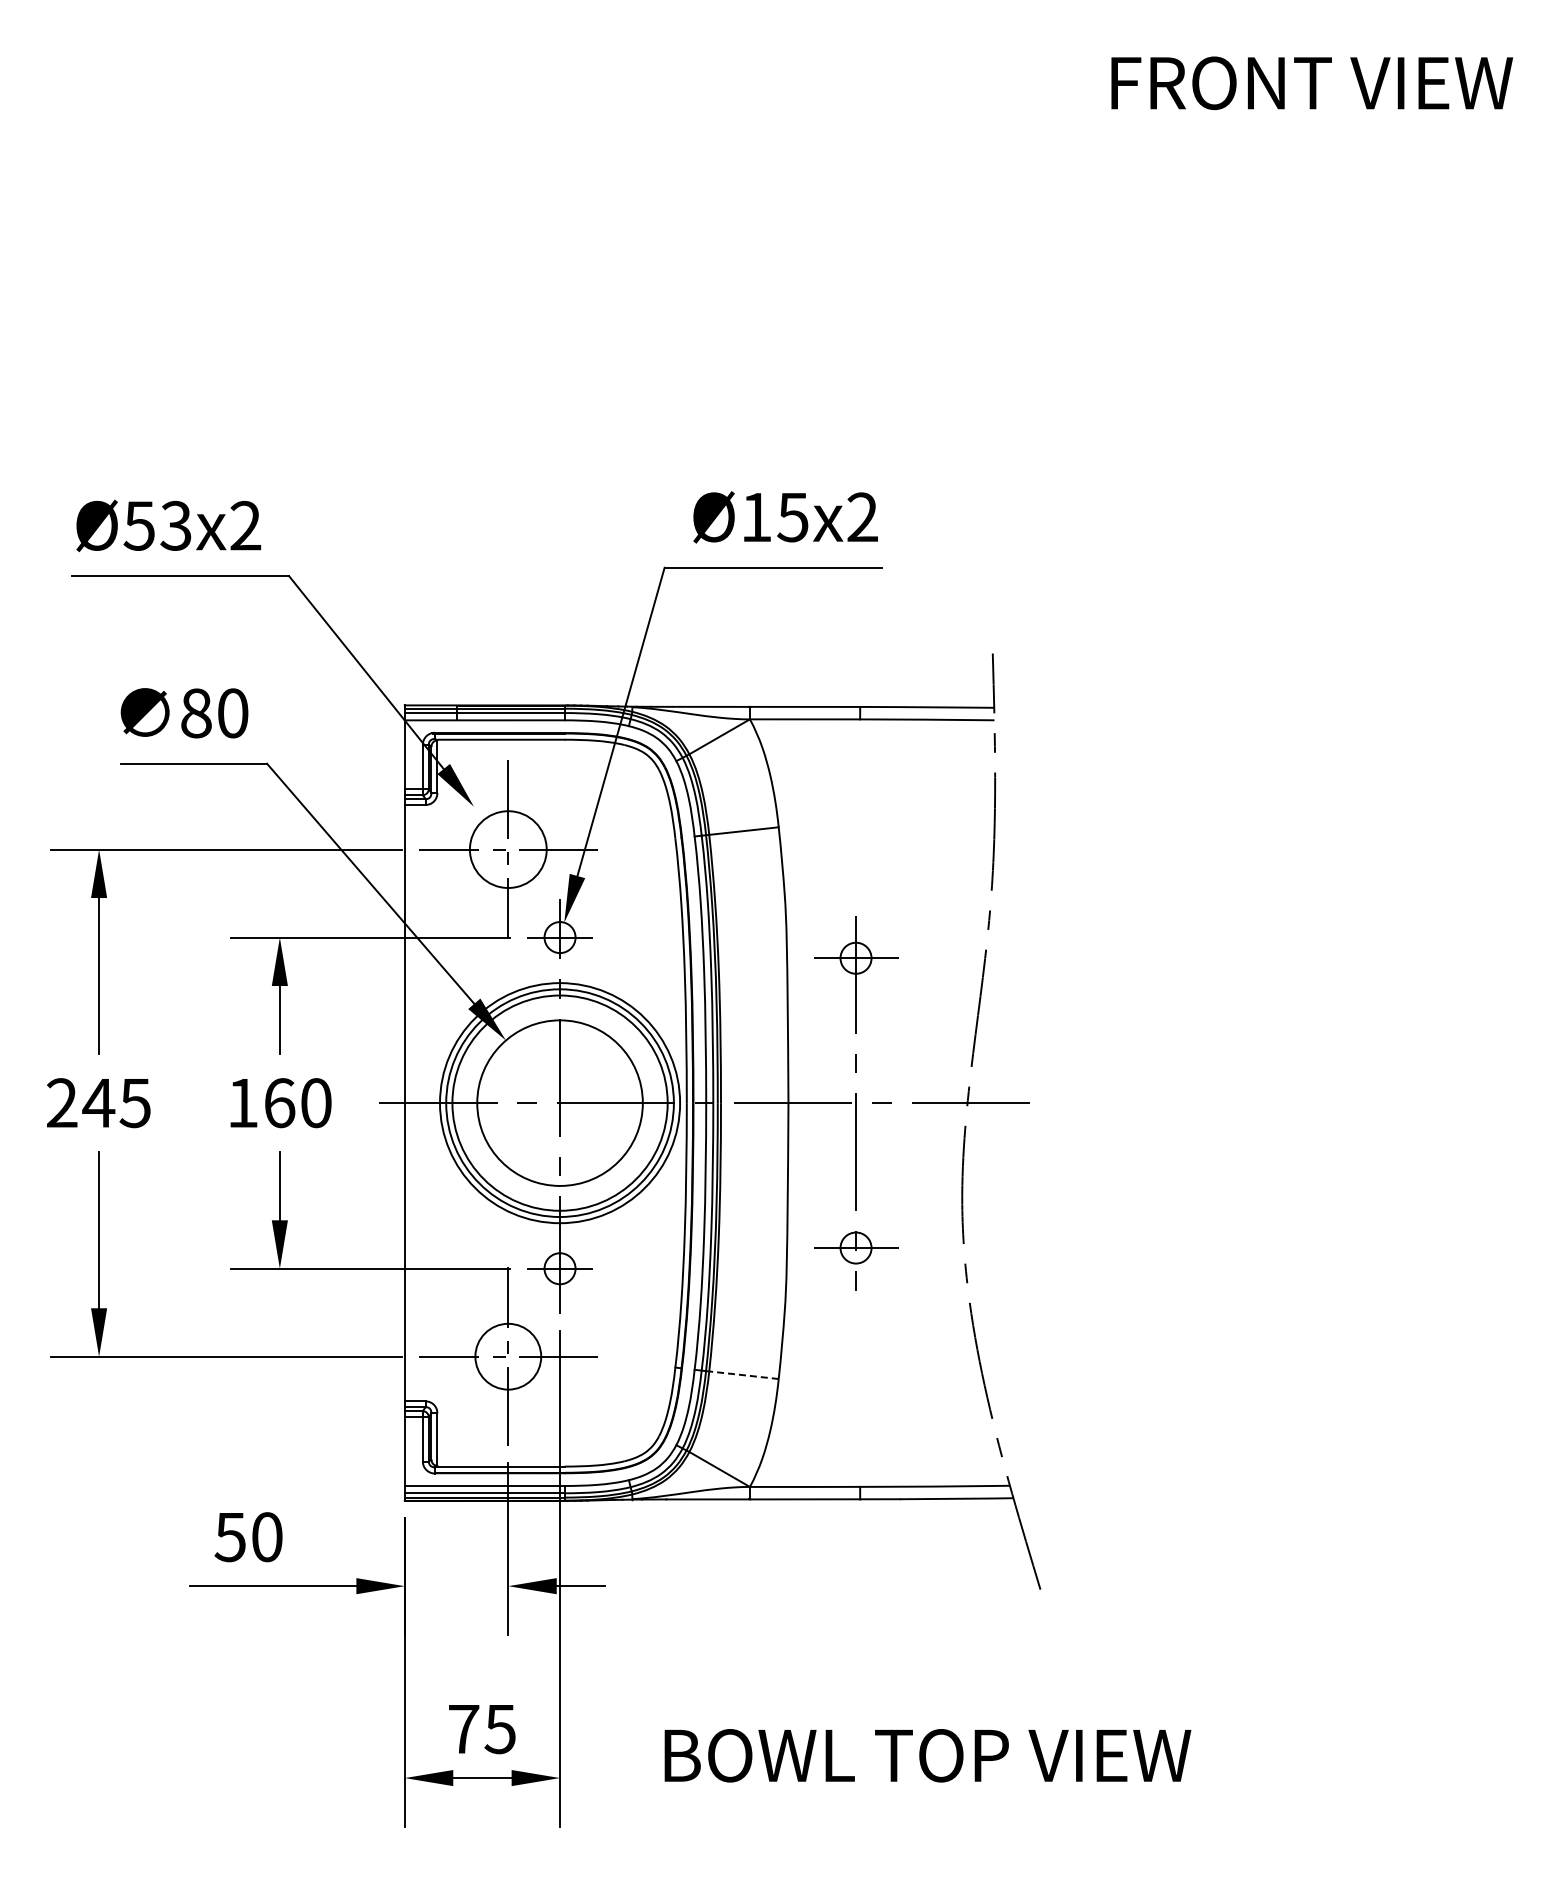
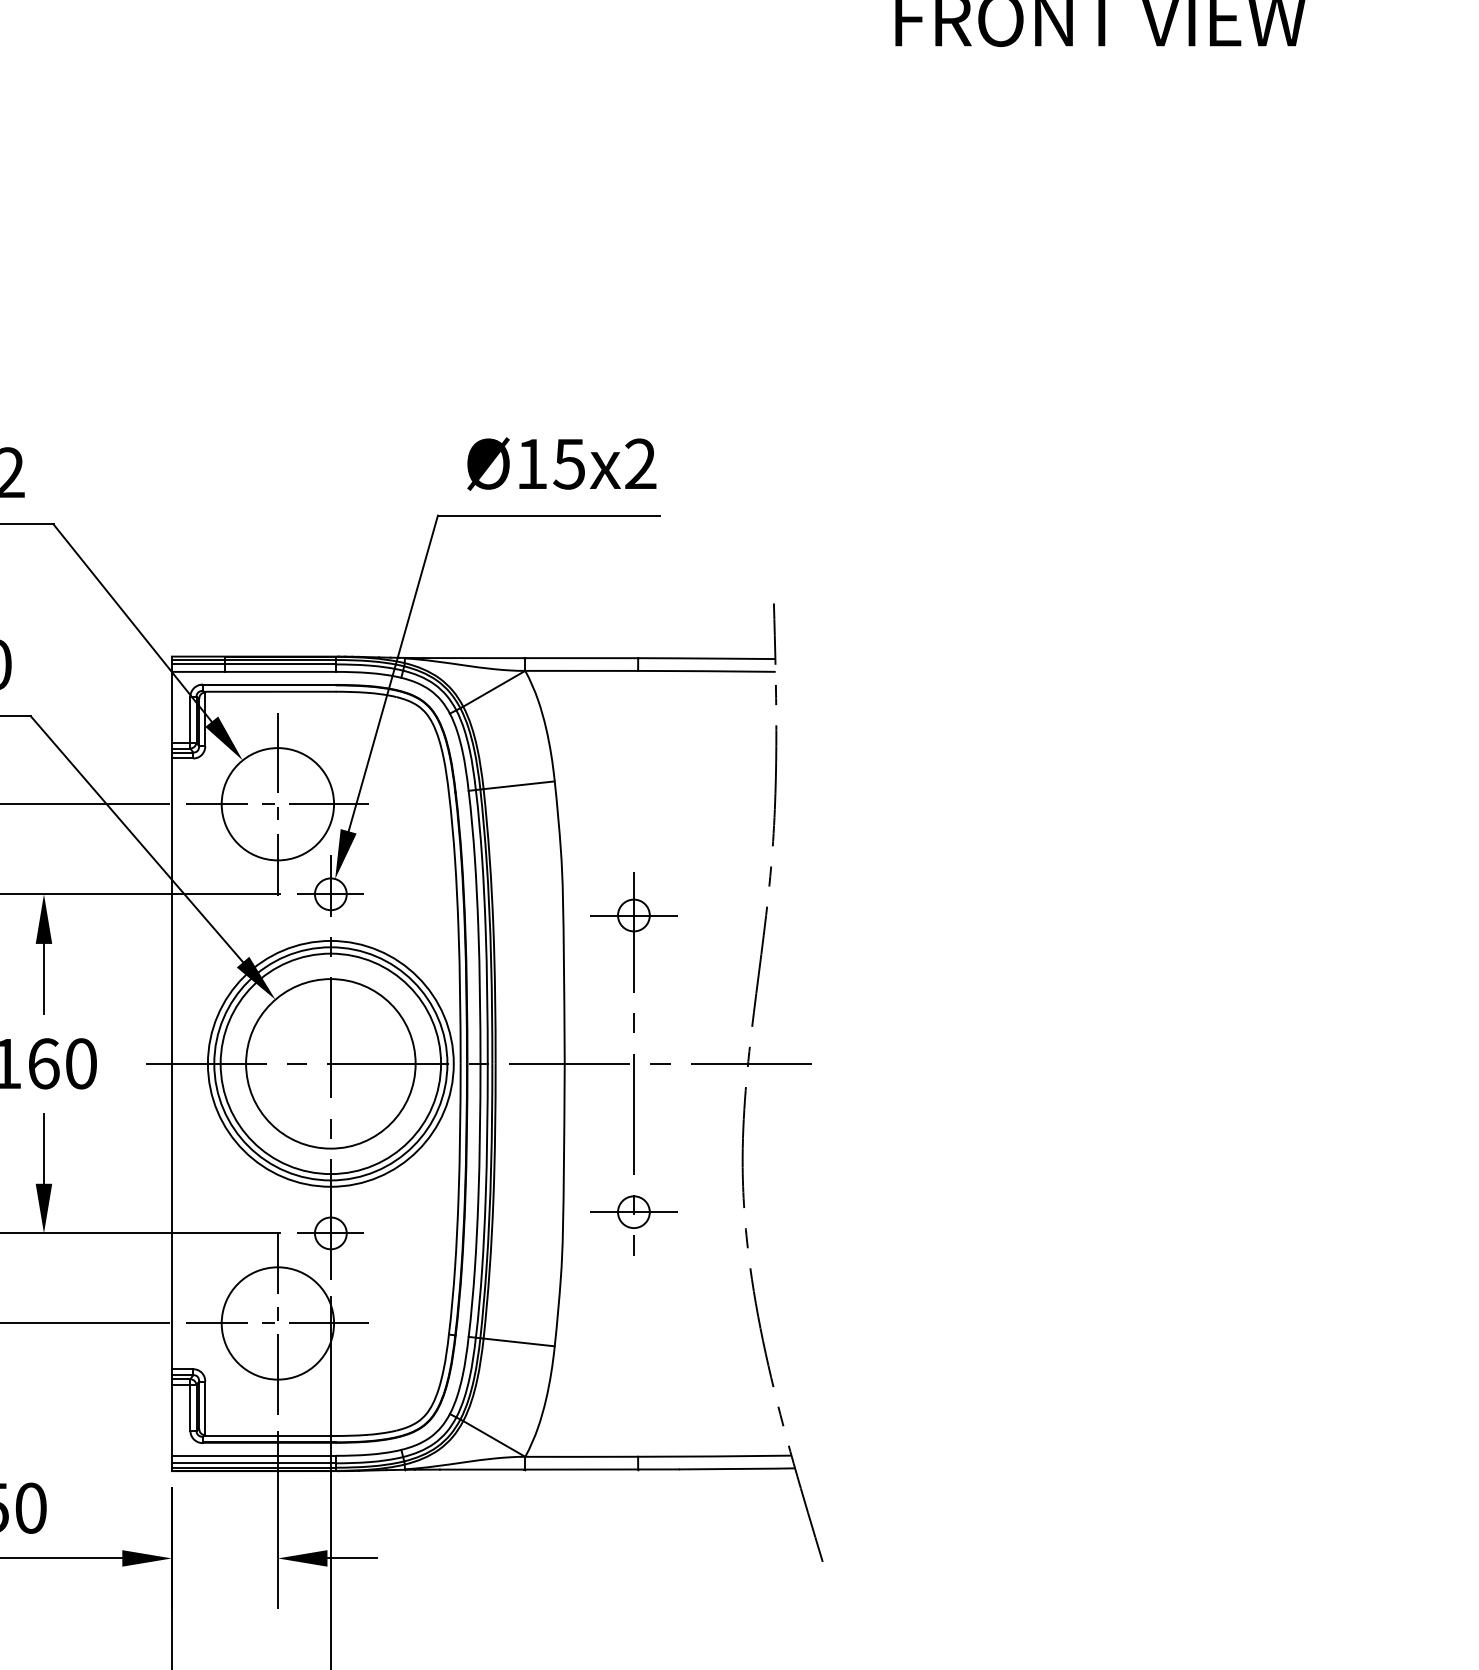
circle: (508, 849) -> (278, 804), size x1.43
circle: (508, 1356) -> (278, 1323), size x1.67
line: (744, 1375) -> (519, 1342), dashed -> solid

